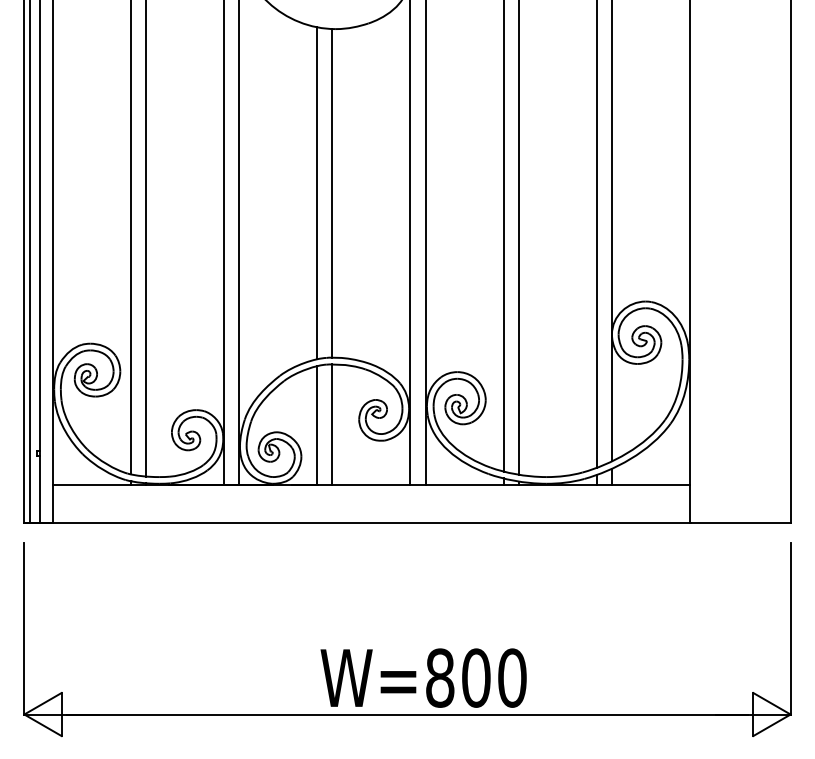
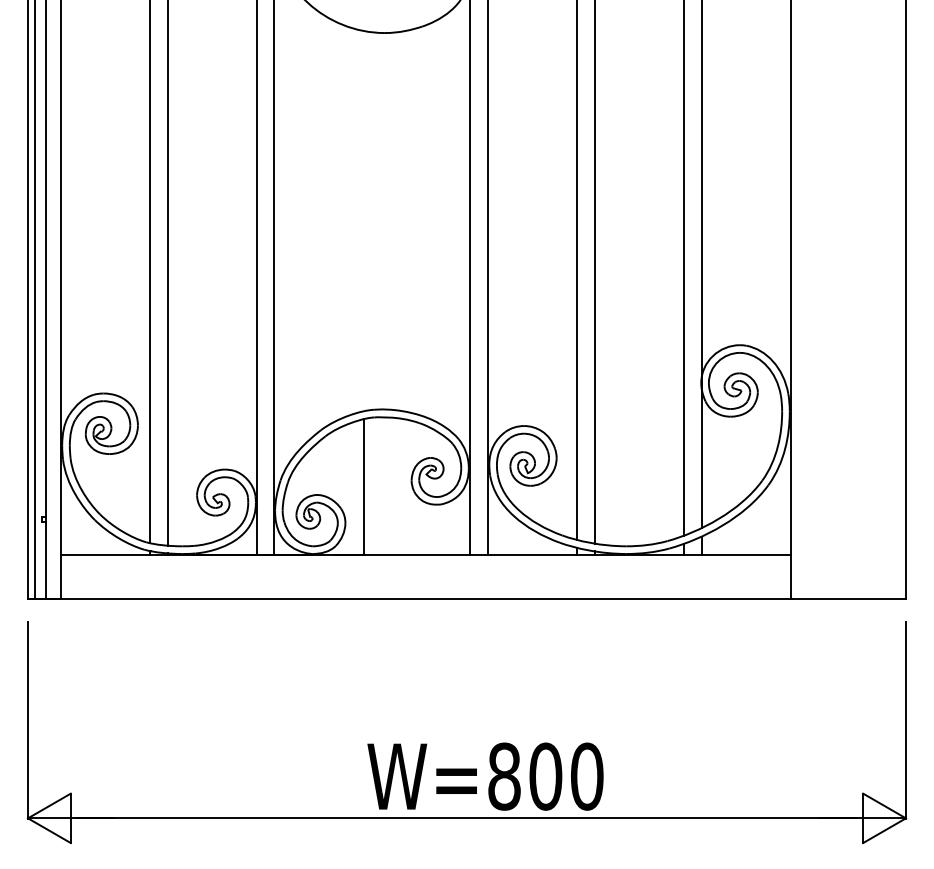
line: (317, 192) -> (363, 220), removed
line: (332, 192) -> (381, 220), removed
line: (332, 424) -> (381, 485), removed

